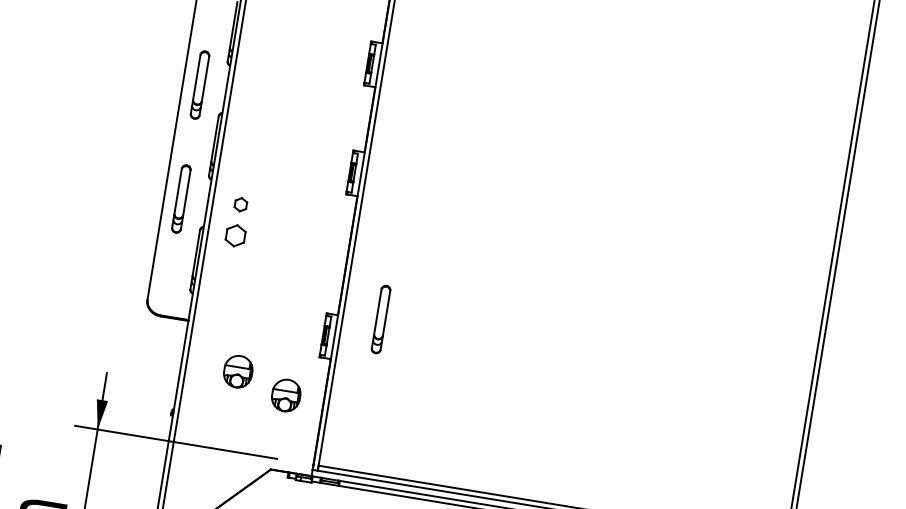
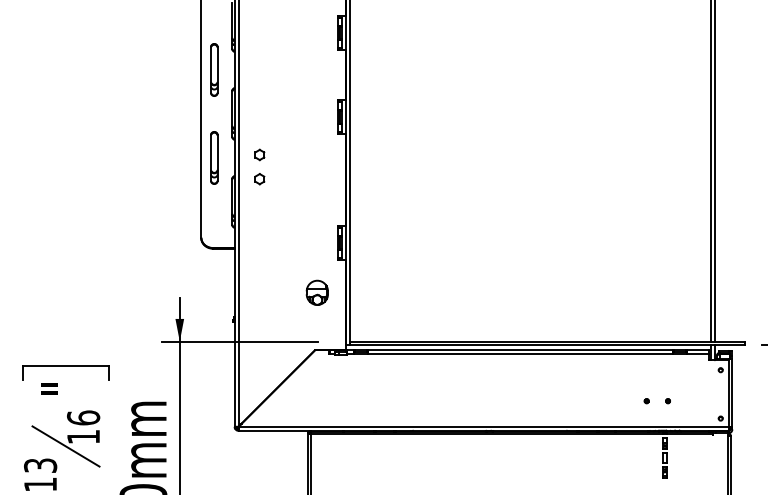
part: (235, 236) -> (259, 179), size x0.62
part: (381, 318) -> (379, 223), removed
part: (237, 371) -> (277, 280), removed

